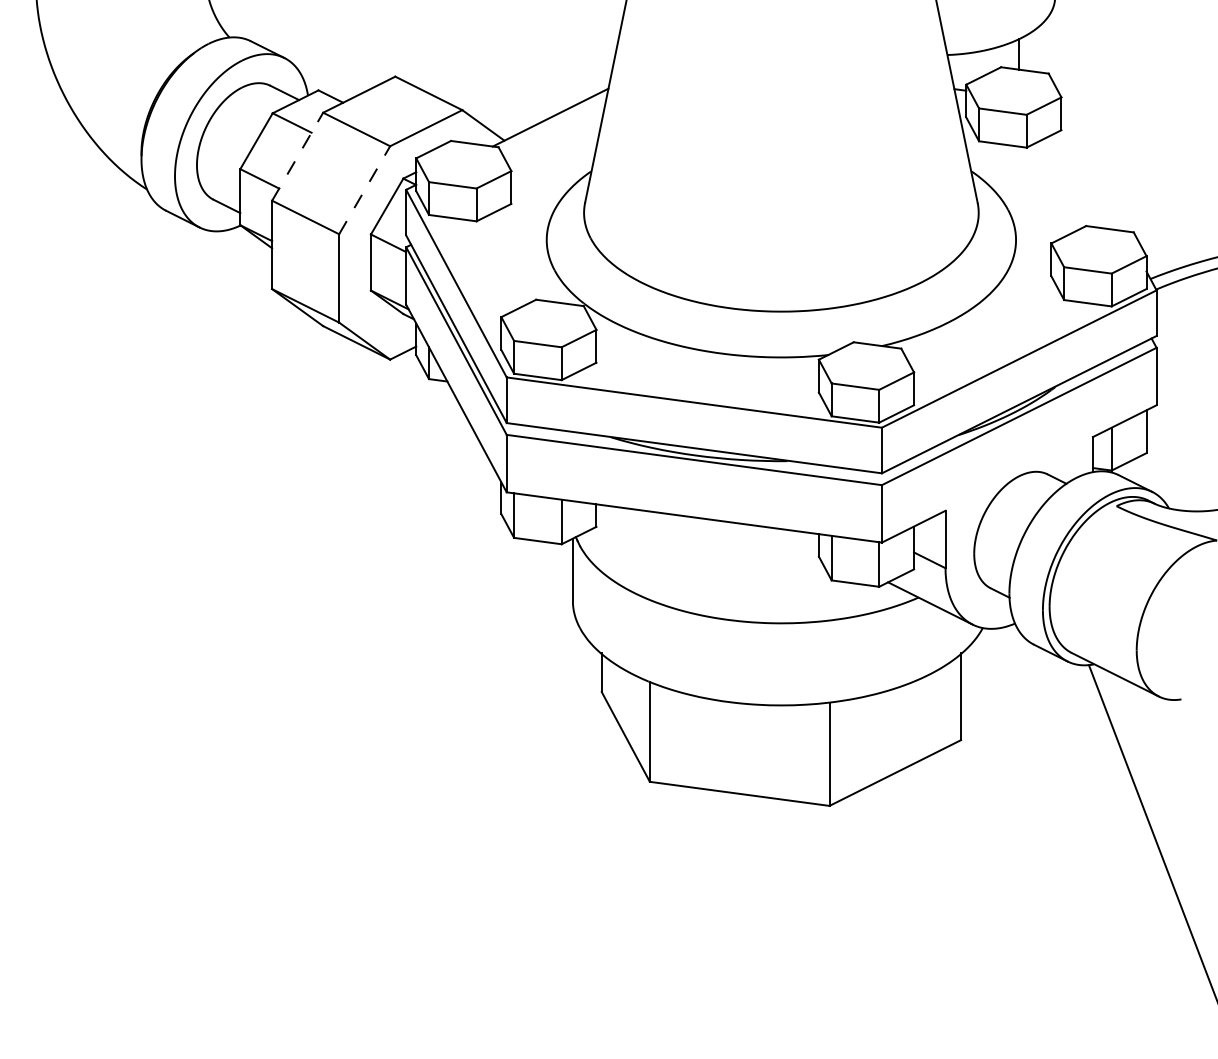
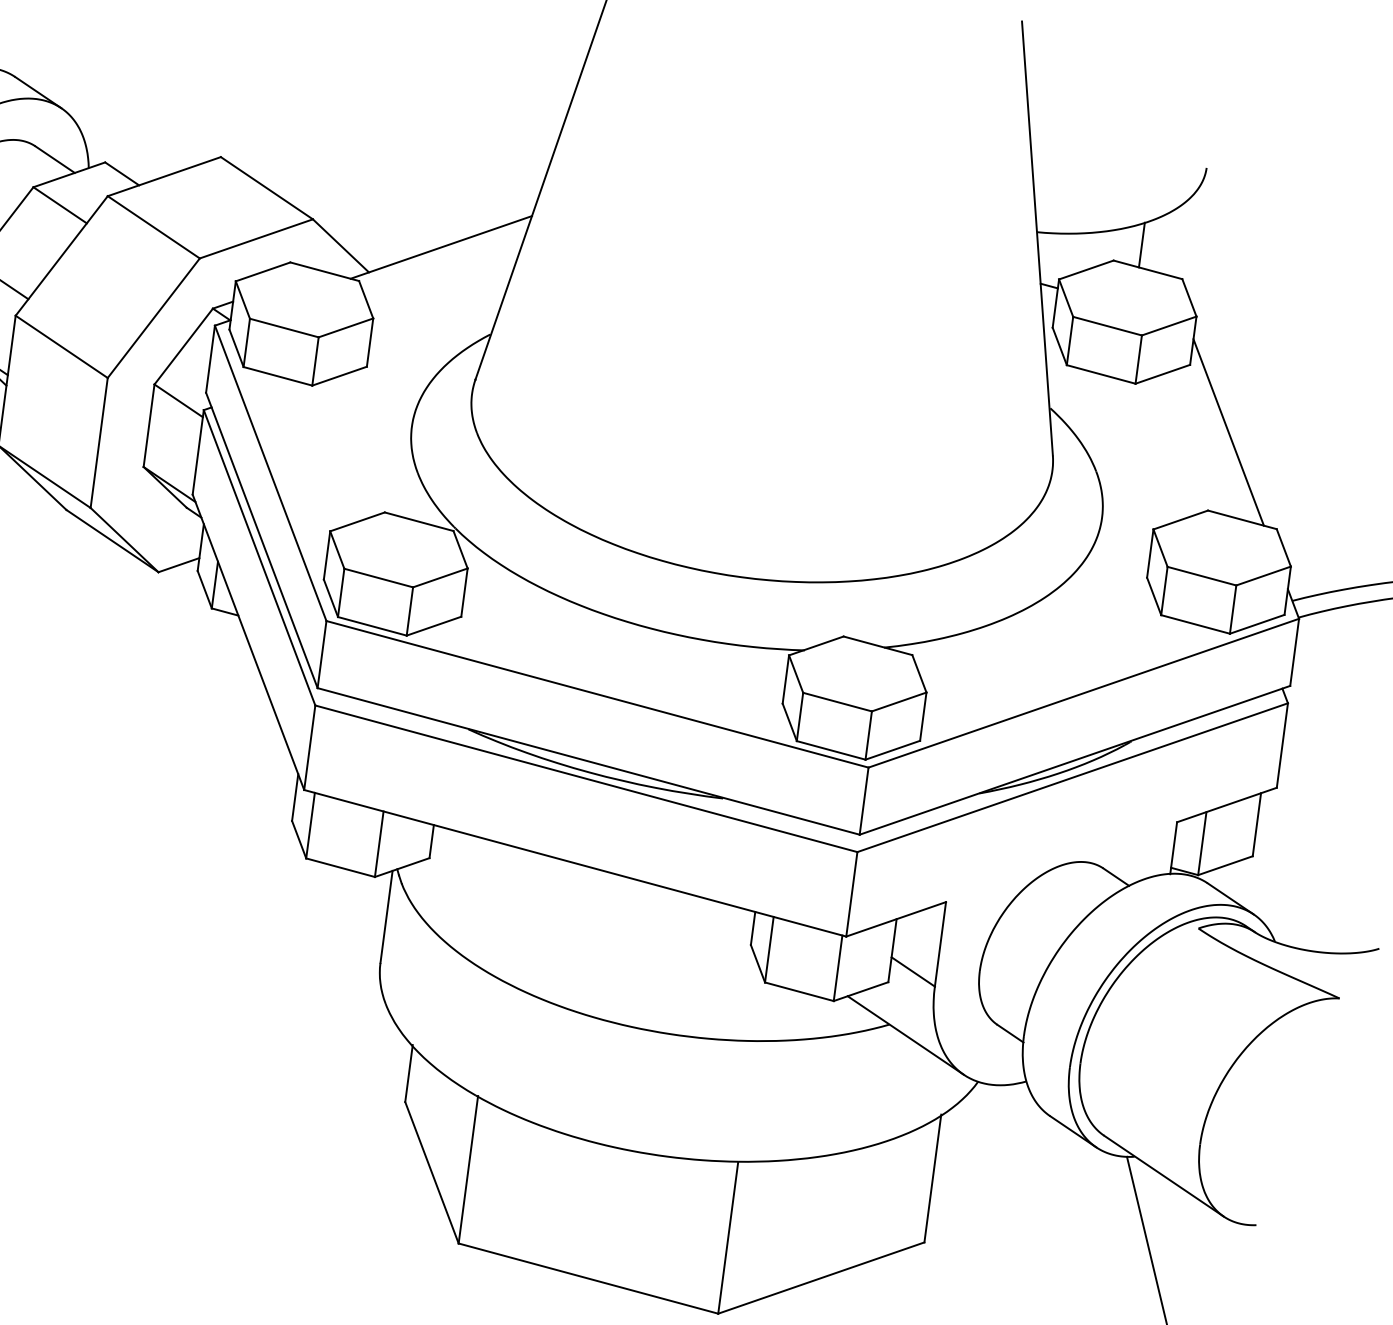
line: (297, 156) -> (61, 255), dashed -> solid
line: (1092, 171) -> (1227, 431), added
line: (364, 190) -> (153, 318), dashed -> solid

